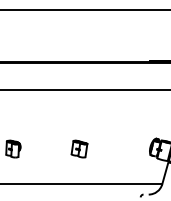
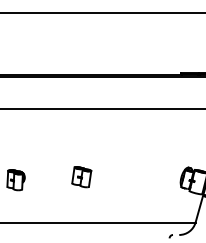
part: (79, 149) -> (81, 177), moved

